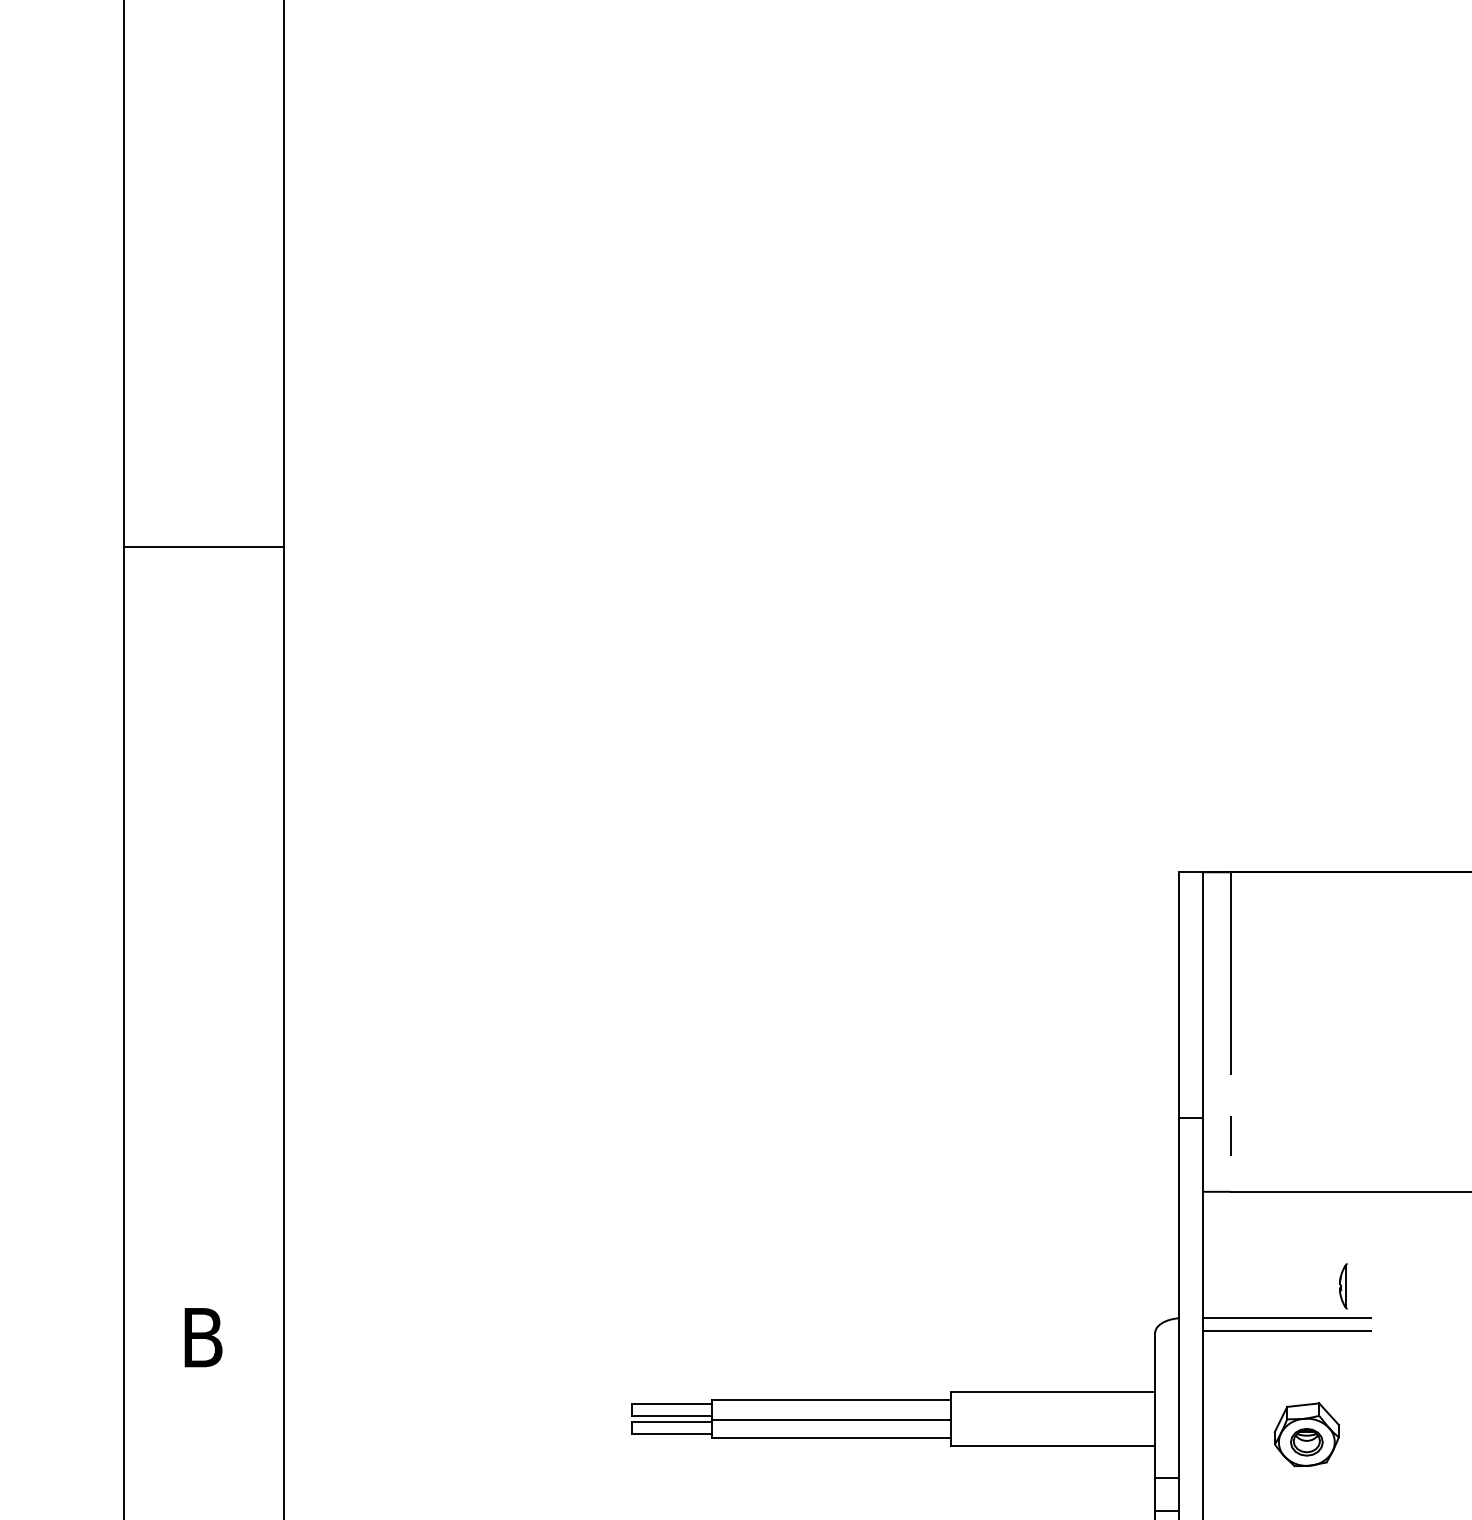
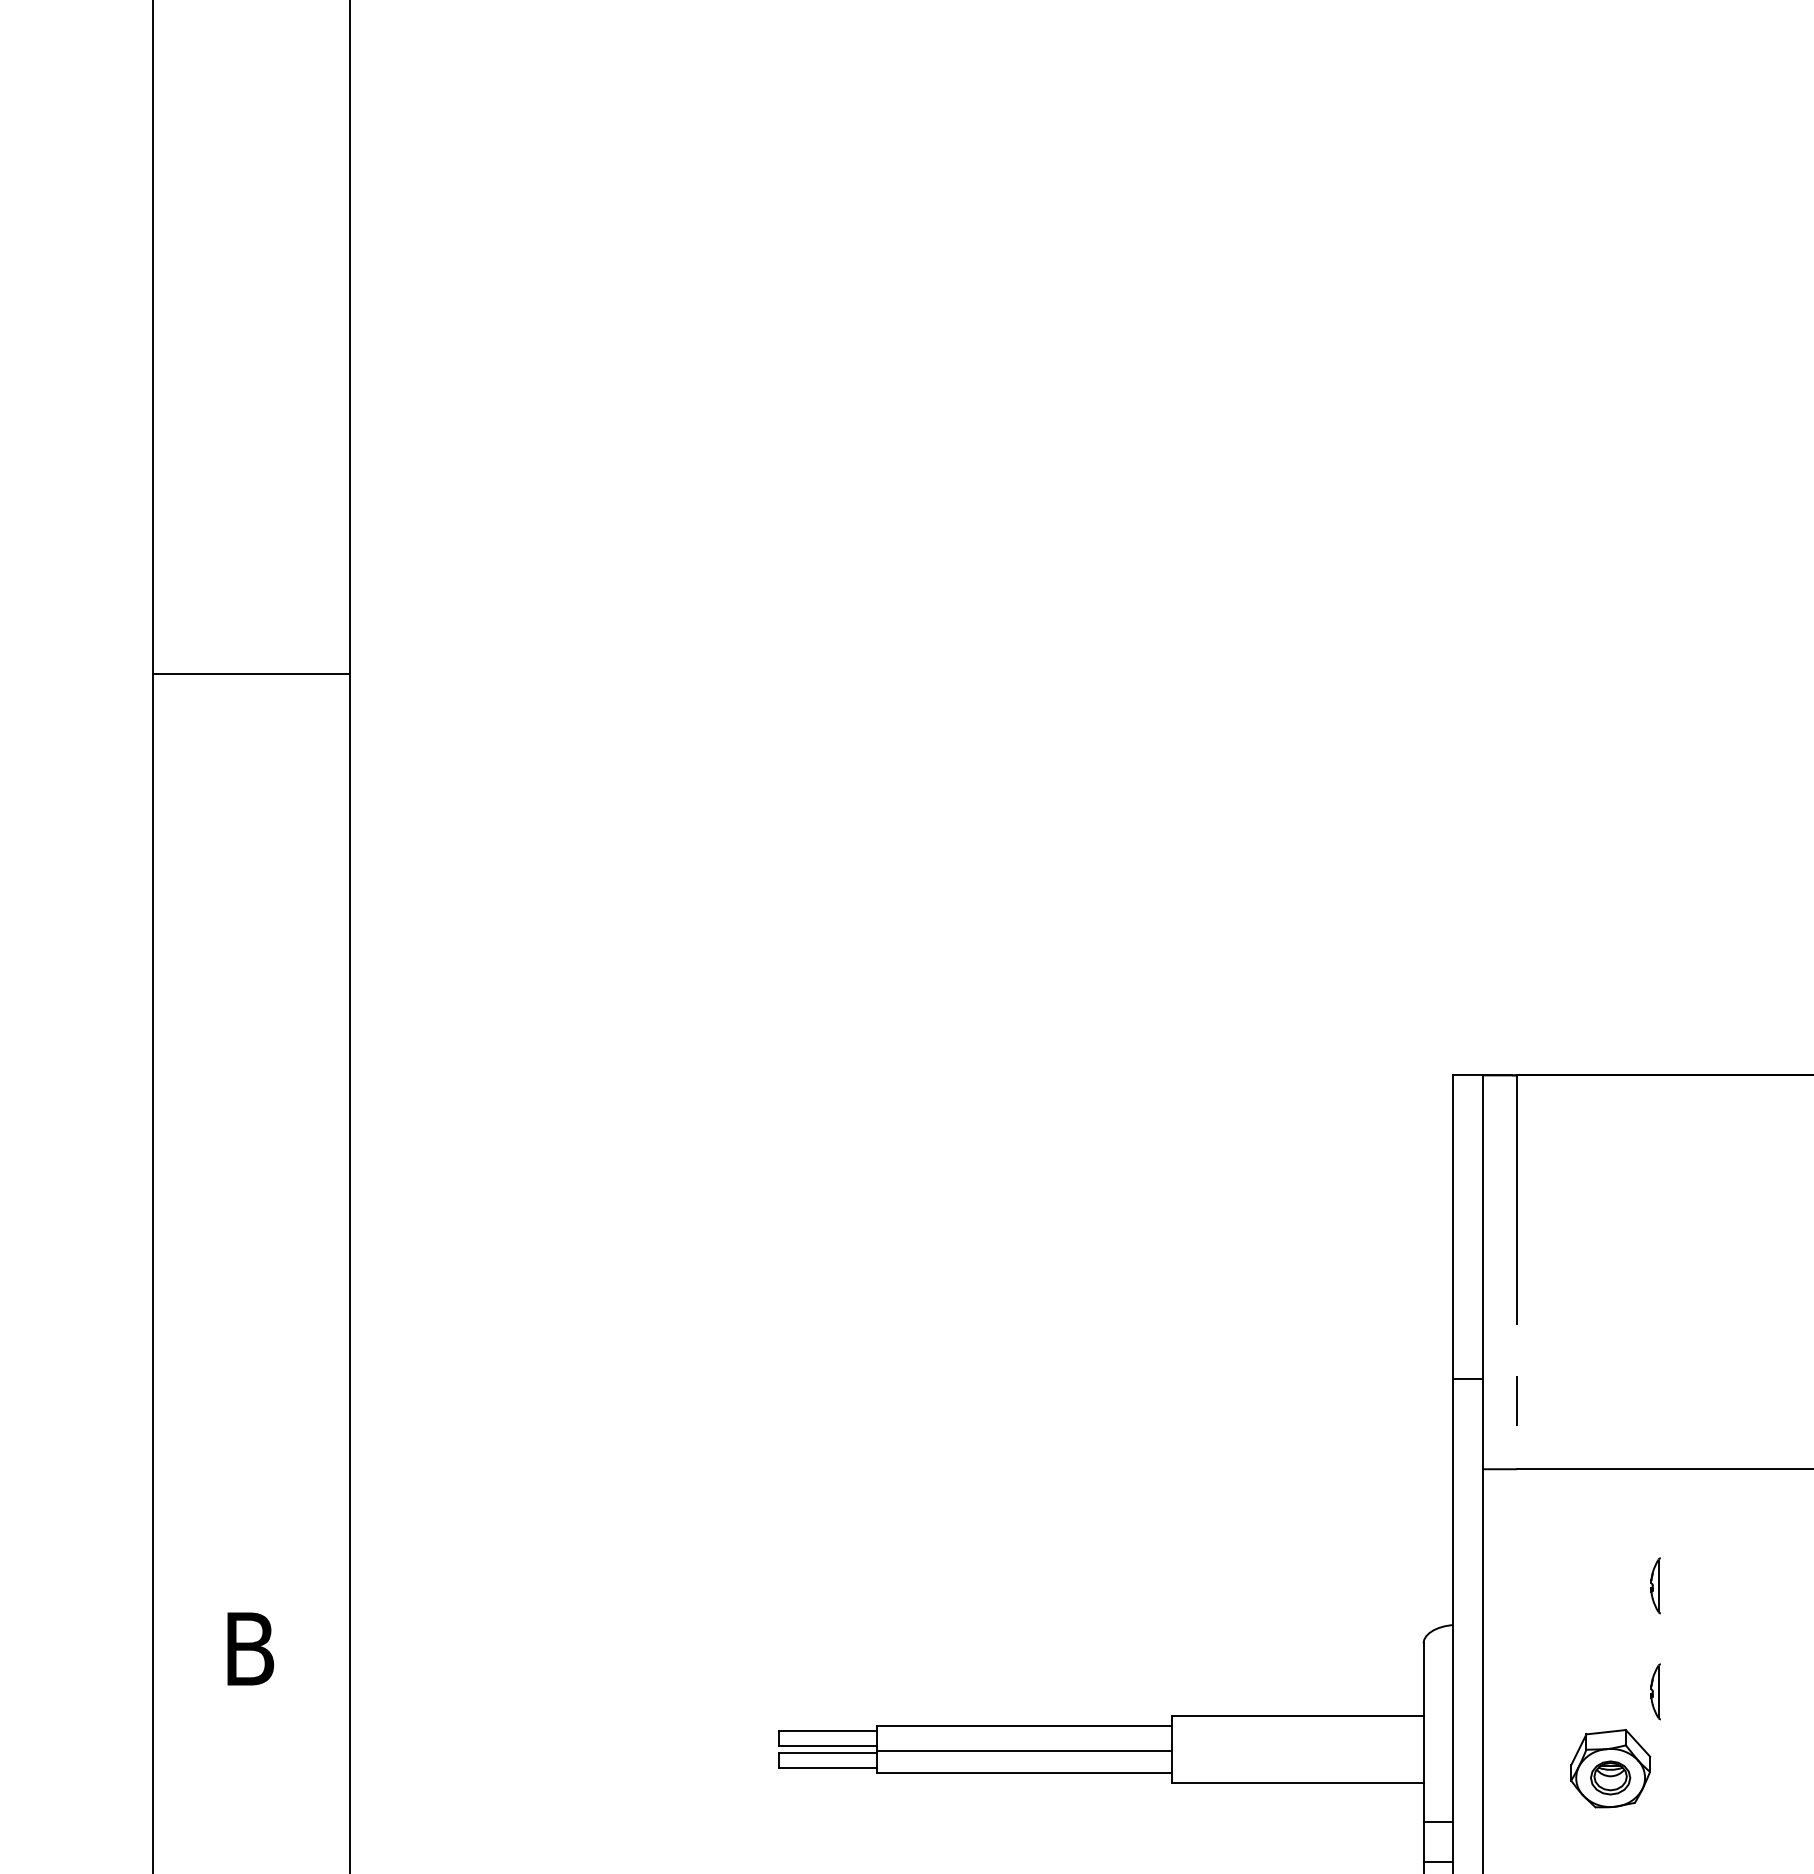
line: (1286, 1318) -> (1585, 1625), removed
line: (1286, 1331) -> (1585, 1641), removed
part: (1343, 1372) -> (1655, 1691), added

